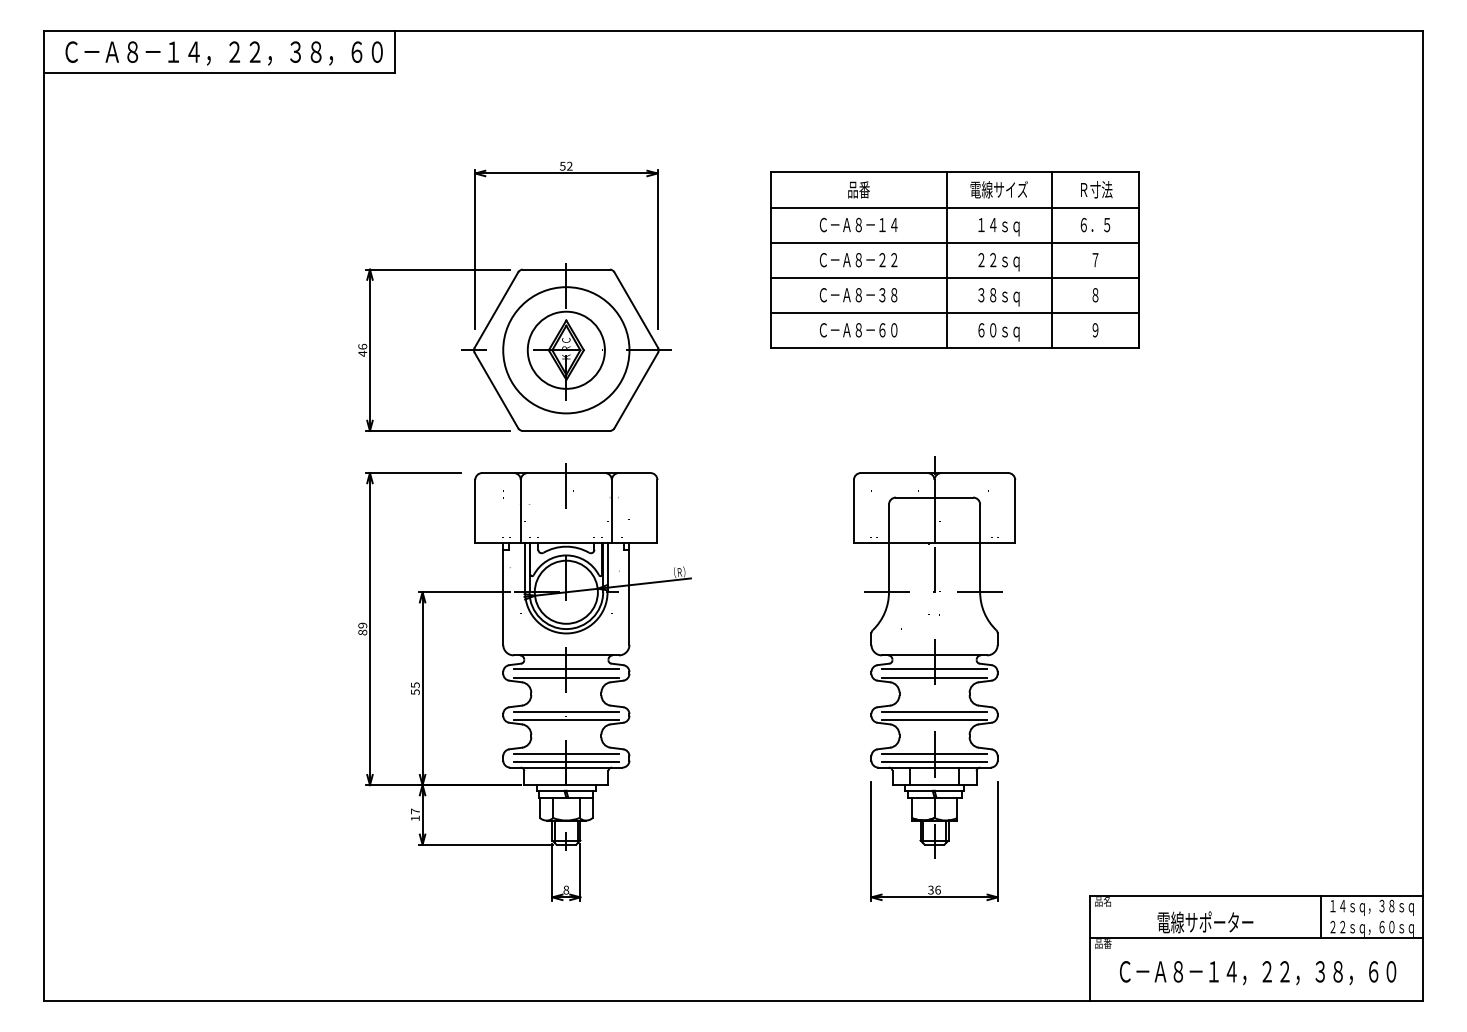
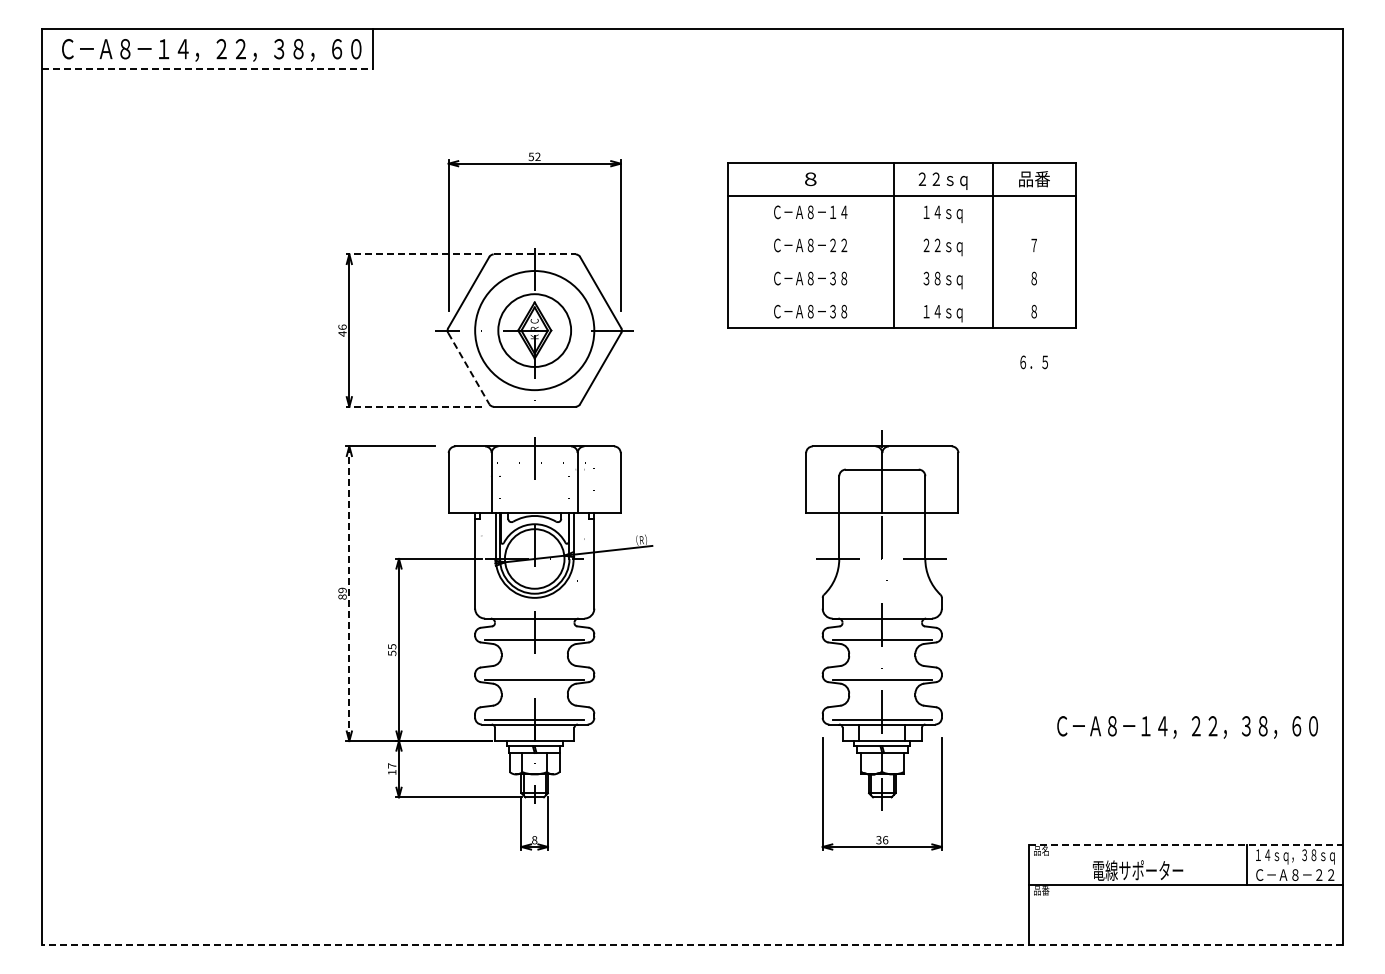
line: (219, 73) -> (207, 69), solid -> dashed
text: (1095, 189) -> (1034, 178), Ｒ寸法 -> 品番
text: (858, 190) -> (810, 179), 品番 -> ８
text: (999, 190) -> (943, 179), 電線サイズ -> ２２ｓｑ
text: (1094, 225) -> (1033, 362), moved
line: (954, 242) -> (901, 228), removed
line: (437, 269) -> (413, 254), solid -> dashed
line: (567, 269) -> (535, 254), solid -> dashed
line: (954, 278) -> (901, 262), removed
line: (954, 313) -> (901, 295), removed
text: (888, 330) -> (838, 311), Ｃ－Ａ８－６０ -> Ｃ－Ａ８－３８
text: (986, 330) -> (931, 311), ６０ｓｑ -> １４ｓｑ
text: (1094, 330) -> (1033, 311), ９ -> ８
line: (497, 391) -> (469, 369), solid -> dashed
line: (437, 430) -> (413, 406), solid -> dashed
line: (370, 629) -> (349, 594), solid -> dashed
line: (566, 669) -> (534, 631), removed
line: (933, 669) -> (881, 631), removed
line: (566, 711) -> (534, 671), removed
line: (933, 711) -> (881, 671), removed
line: (566, 753) -> (534, 711), removed
line: (933, 753) -> (881, 711), removed
line: (1256, 895) -> (1186, 845), solid -> dashed
text: (1372, 928) -> (1295, 876), ２２ｓｑ，６０ｓｑ -> Ｃ－Ａ８－２２
text: (1257, 973) -> (1187, 727), moved
line: (733, 1000) -> (692, 944), solid -> dashed

